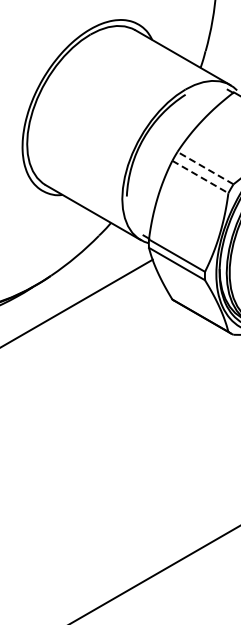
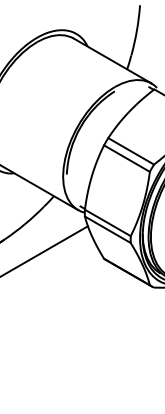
line: (205, 167) -> (131, 150), dashed -> solid
line: (200, 177) -> (127, 159), dashed -> solid

